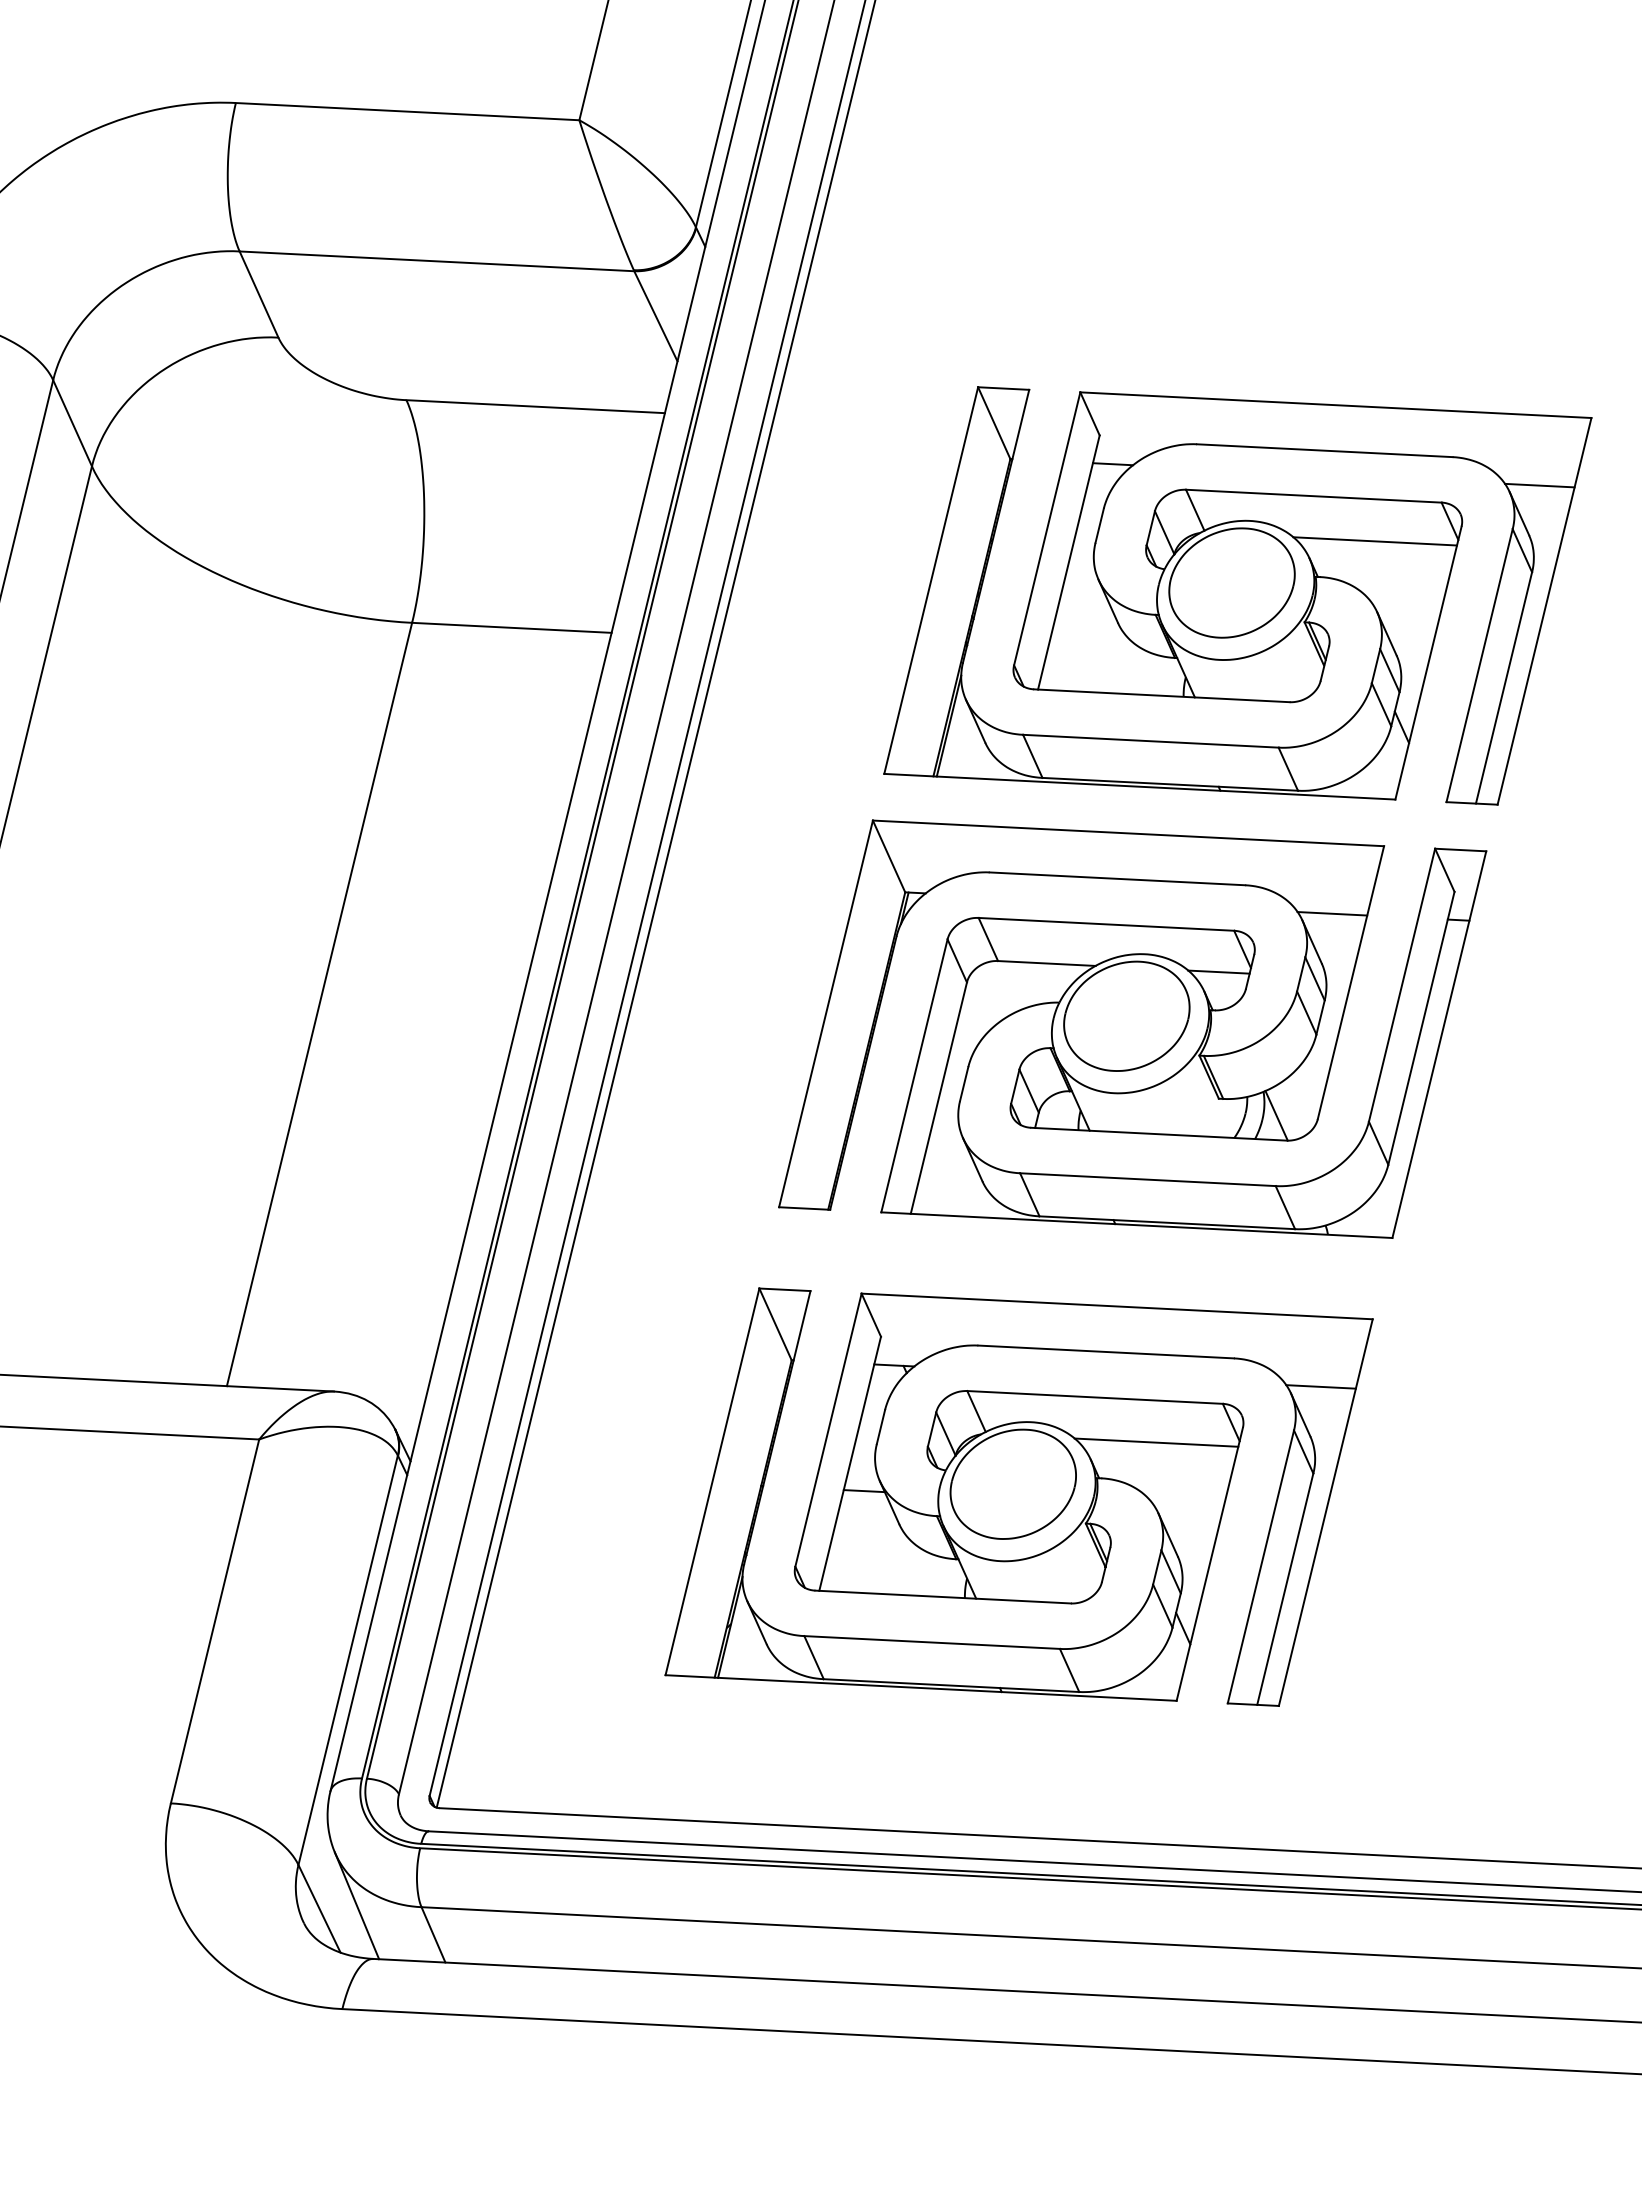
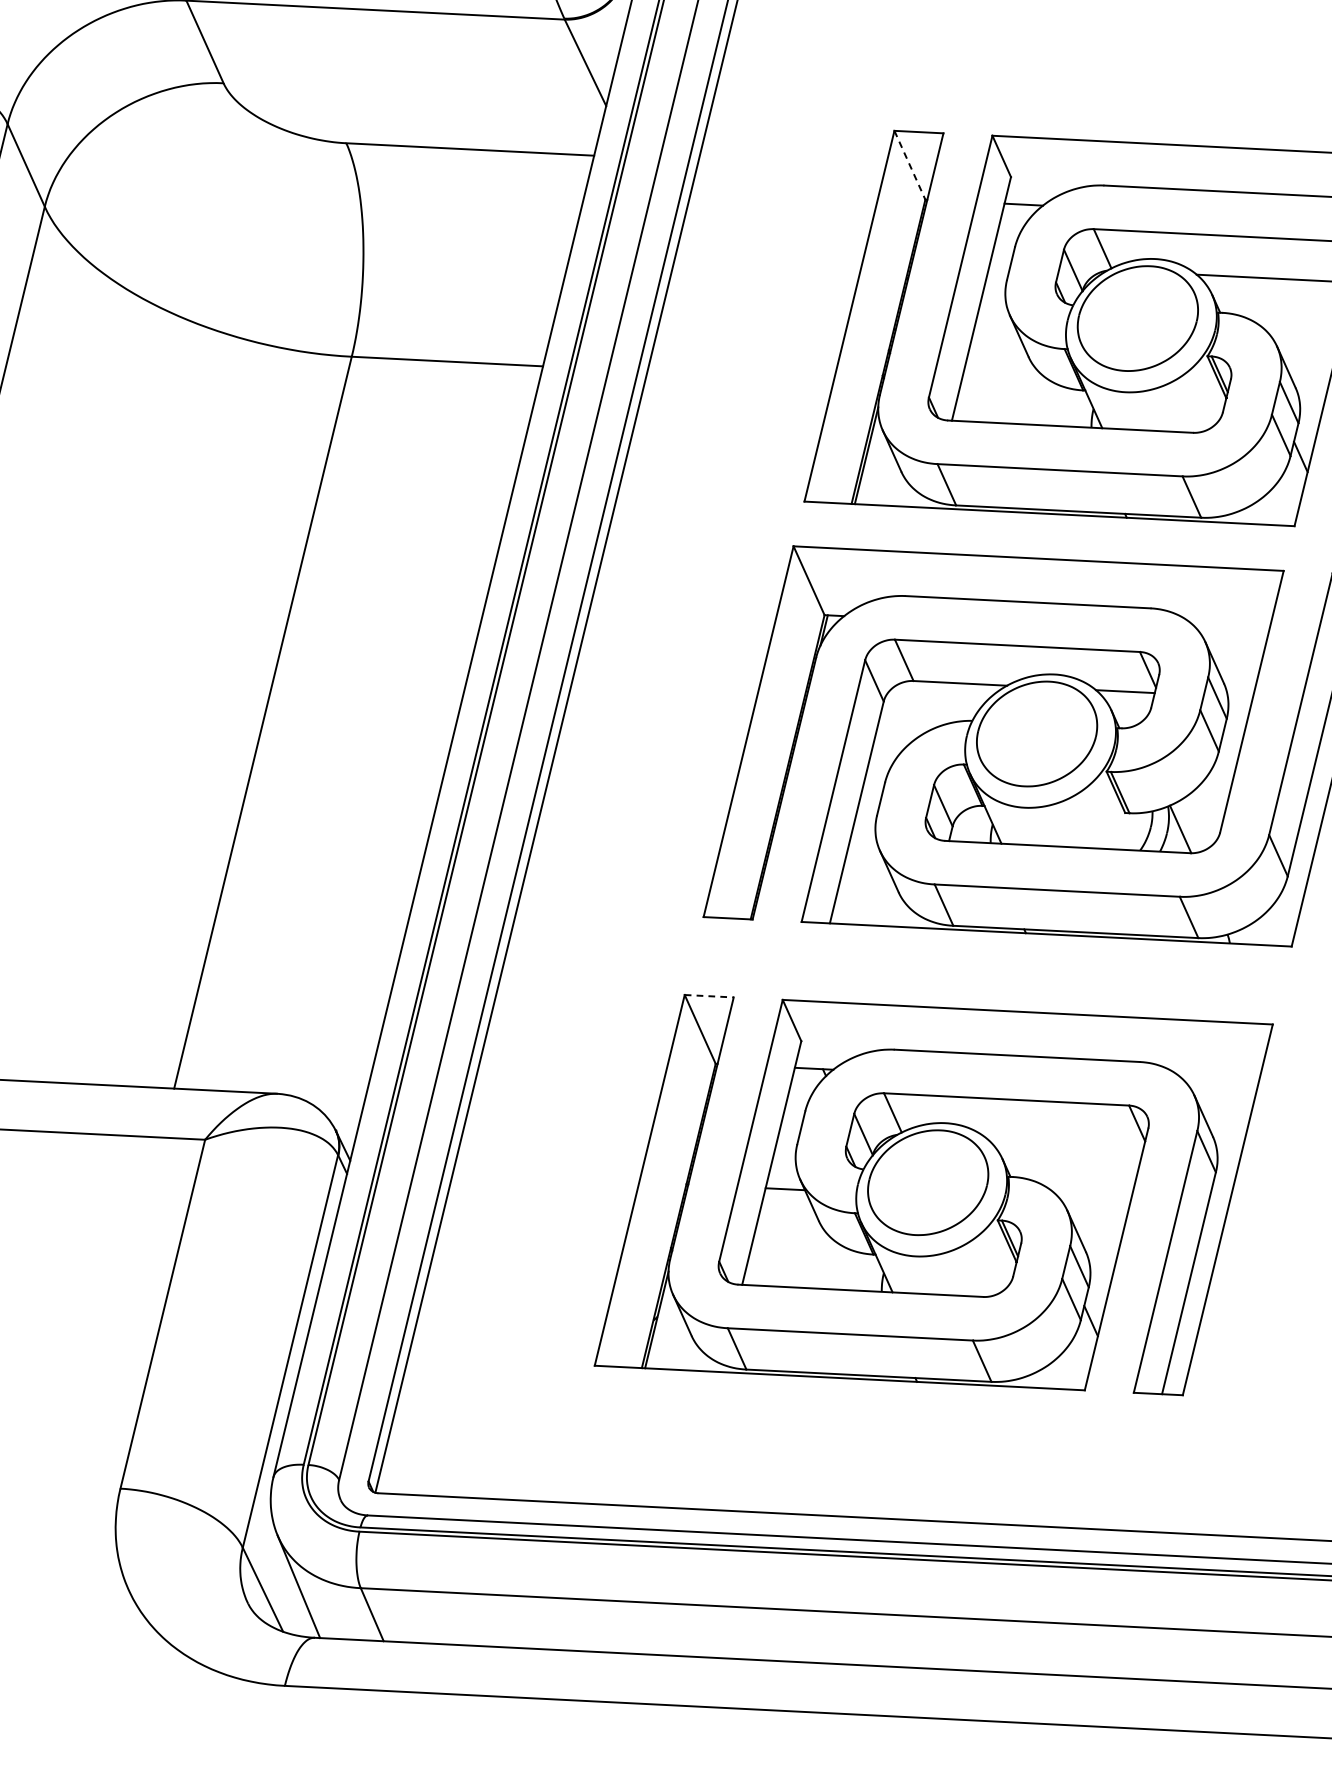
line: (994, 423) -> (910, 165), solid -> dashed
line: (1332, 913) -> (1234, 635), removed
line: (784, 1289) -> (708, 995), solid -> dashed
line: (1320, 1386) -> (1222, 1088), removed
line: (1156, 1442) -> (1065, 1142), removed

